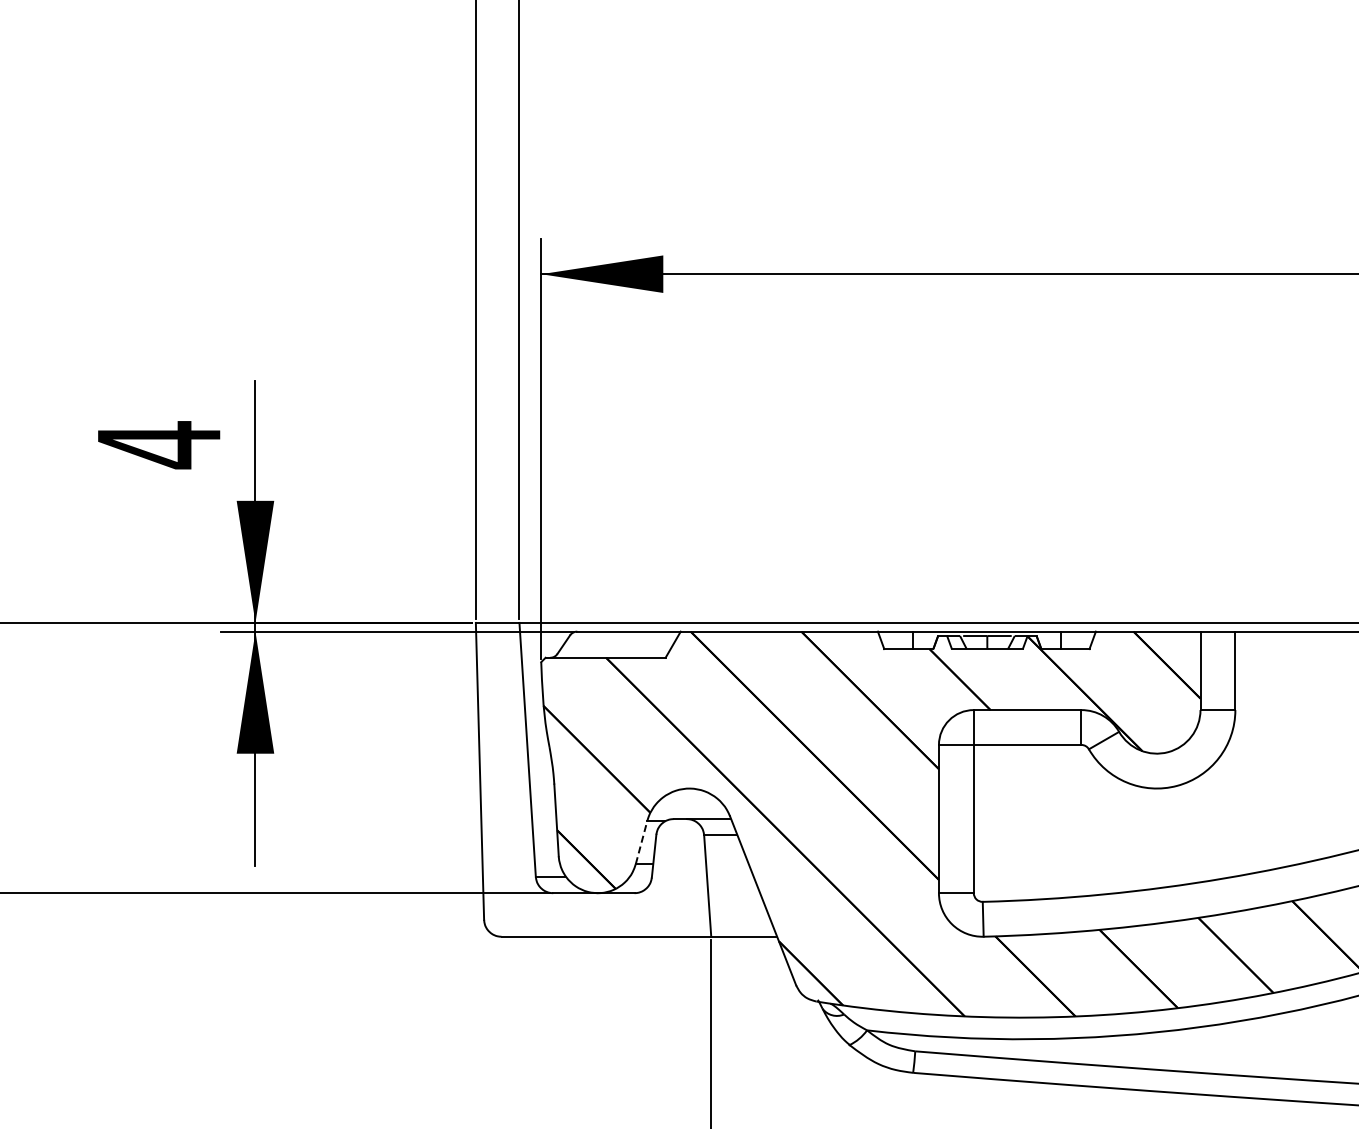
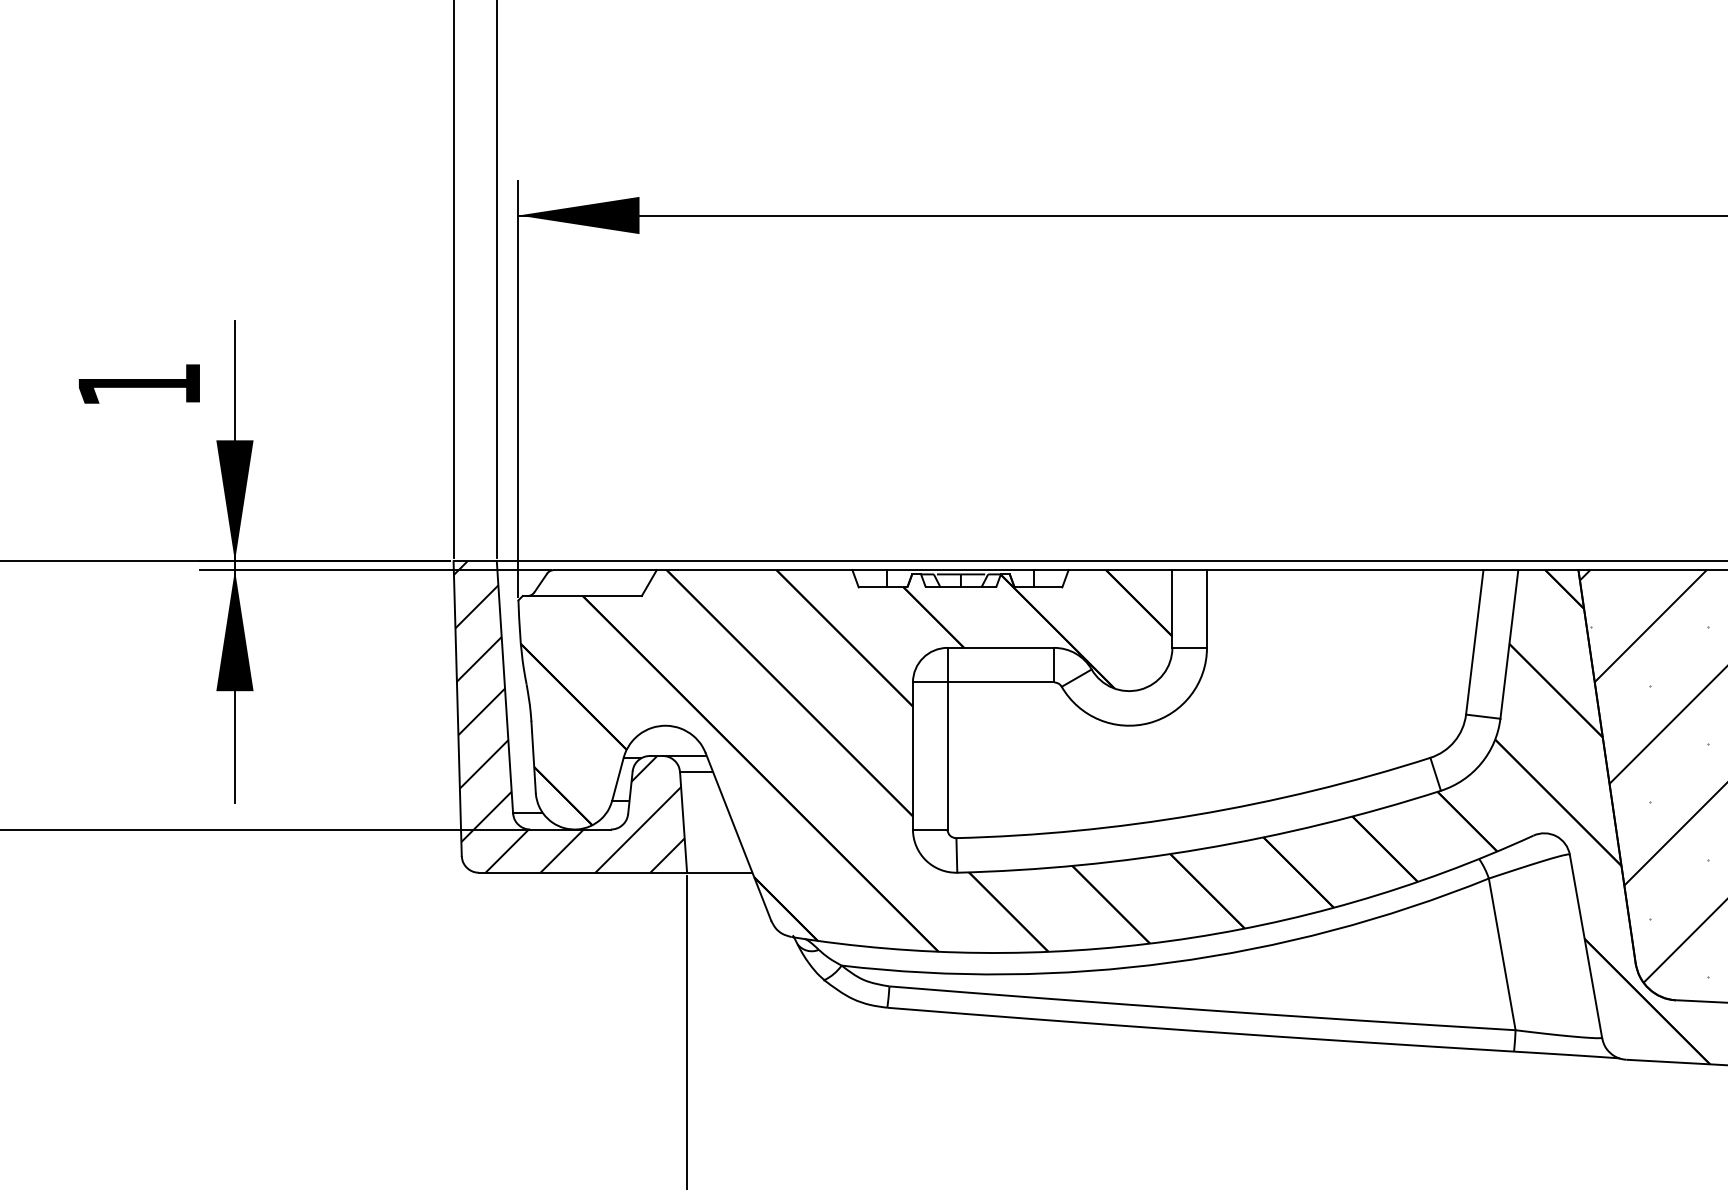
text: (158, 445) -> (138, 385), 4 -> 1
hatch: (591, 779) -> (568, 716), added
line: (642, 841) -> (618, 778), dashed -> solid

